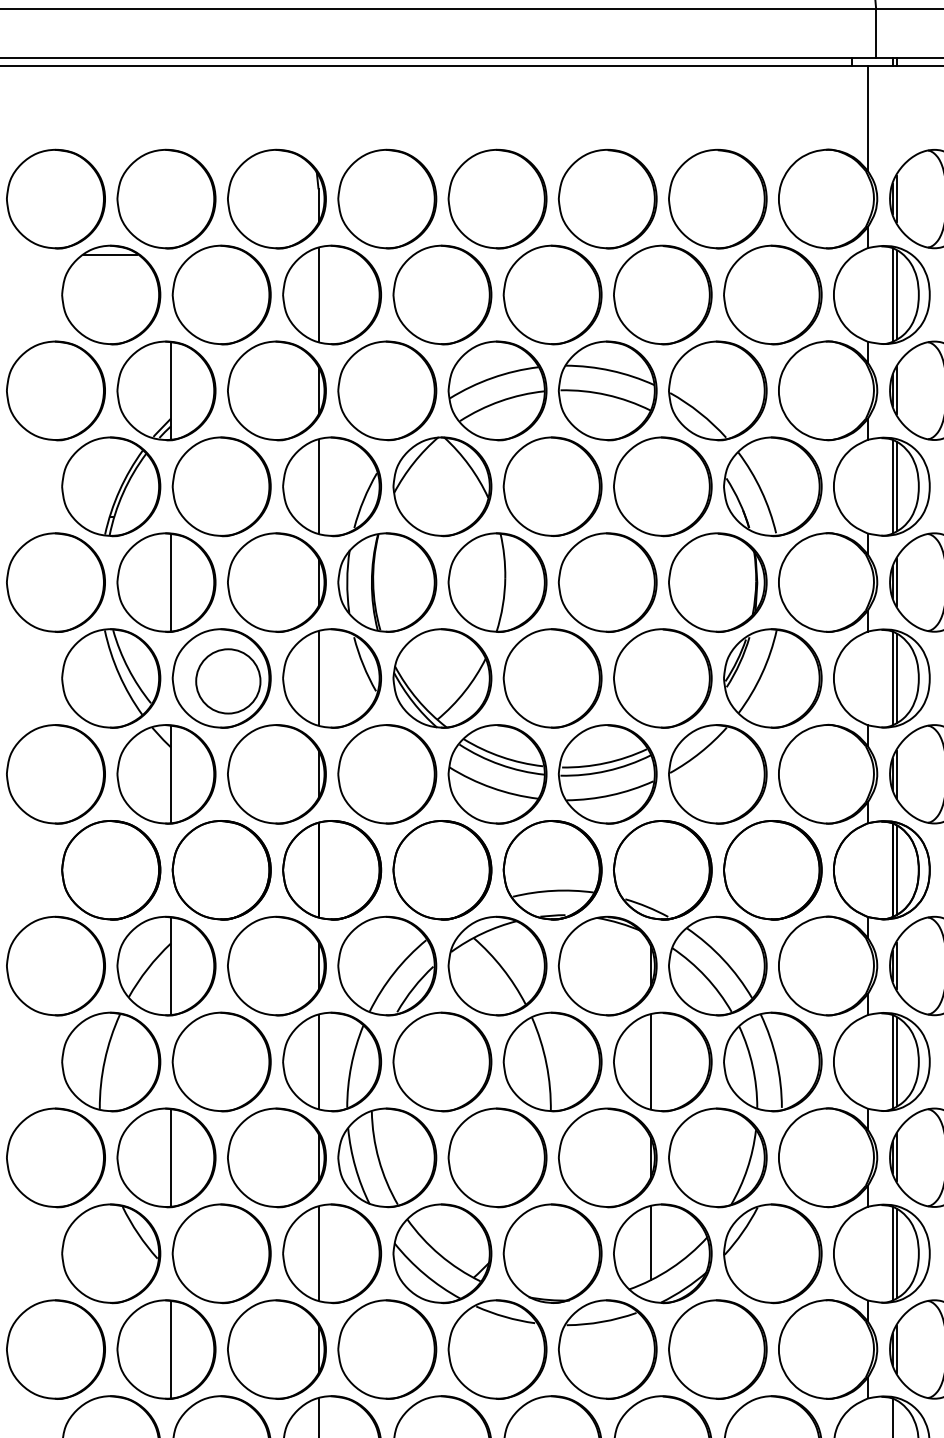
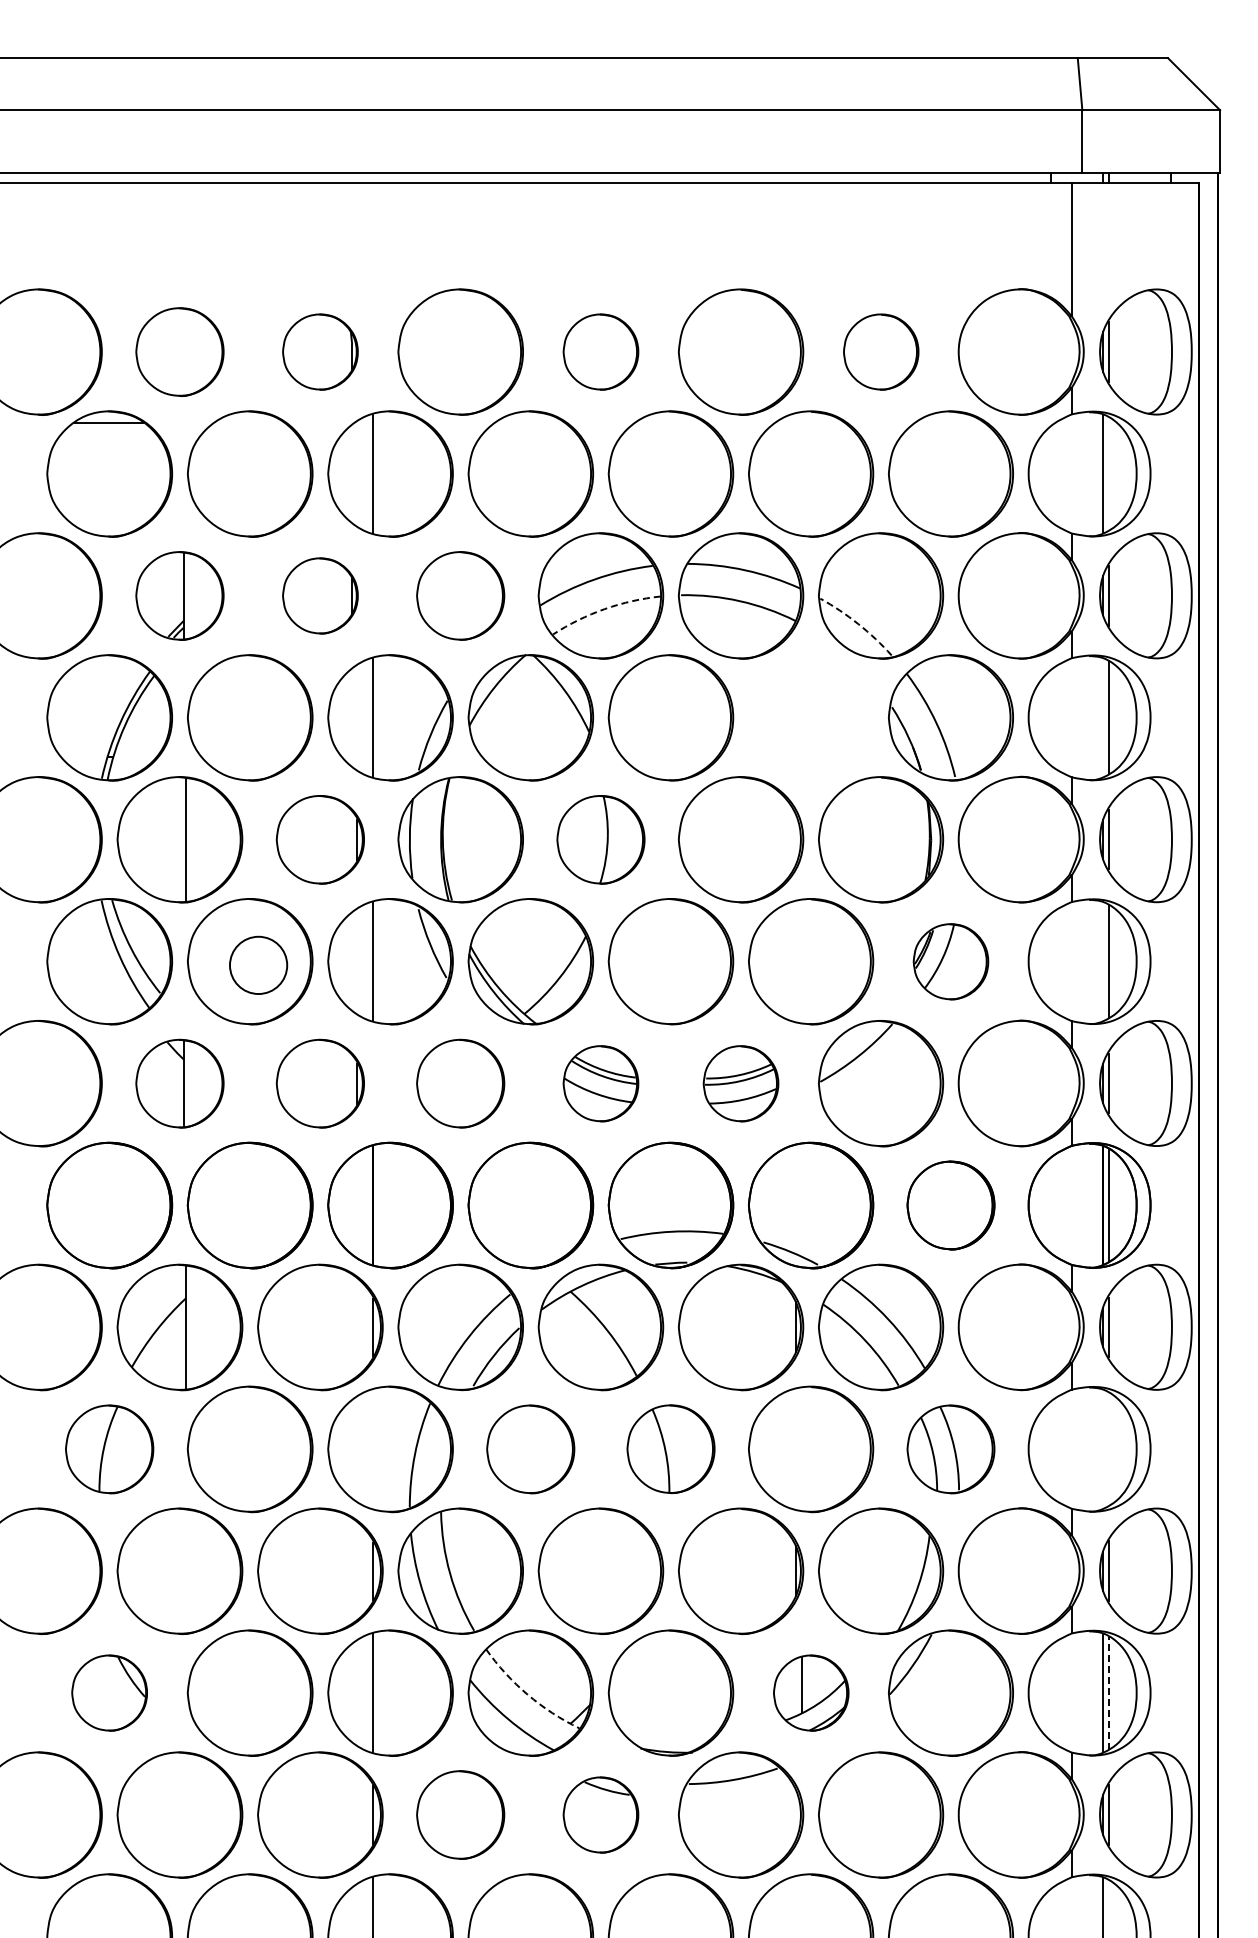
part: (166, 198) -> (179, 351), size x0.7
part: (277, 198) -> (320, 351), size x0.6
part: (497, 198) -> (600, 351), size x0.6
part: (718, 198) -> (881, 351), size x0.6
line: (896, 294) -> (1108, 473), removed
part: (166, 390) -> (179, 595), size x0.7
part: (277, 390) -> (320, 595), size x0.6
part: (387, 390) -> (460, 595), size x0.7
arc: (500, 401) -> (604, 609), solid -> dashed
arc: (700, 413) -> (858, 624), solid -> dashed
part: (663, 486) -> (811, 717), removed
line: (892, 486) -> (1103, 717), removed
part: (277, 582) -> (320, 839), size x0.7
part: (497, 582) -> (600, 839), size x0.7
part: (772, 678) -> (950, 961), size x0.6
line: (892, 678) -> (1103, 961), removed
circle: (228, 681) -> (258, 965), size x0.7
part: (166, 774) -> (179, 1083), size x0.7
part: (277, 774) -> (320, 1083), size x0.7
part: (387, 774) -> (460, 1083), size x0.7
part: (497, 774) -> (600, 1083), size x0.6
part: (607, 774) -> (740, 1083), size x0.6
part: (772, 870) -> (950, 1205), size x0.7
line: (318, 1061) -> (373, 1448), removed
part: (552, 1061) -> (670, 1448), size x0.7
line: (650, 1061) -> (795, 1448), removed
line: (896, 1061) -> (1108, 1448), removed
part: (111, 1062) -> (109, 1449), size x0.7
part: (442, 1062) -> (530, 1449), size x0.7
part: (772, 1062) -> (950, 1449), size x0.7
line: (892, 1062) -> (1103, 1449), removed
line: (170, 1157) -> (185, 1570), removed
part: (111, 1253) -> (109, 1692), size x0.6
part: (663, 1253) -> (811, 1692), size x0.6
line: (896, 1253) -> (1108, 1692), solid -> dashed
arc: (439, 1254) -> (527, 1694), solid -> dashed
line: (170, 1349) -> (185, 1814), removed
part: (387, 1349) -> (460, 1814), size x0.7
part: (497, 1349) -> (600, 1814), size x0.6

